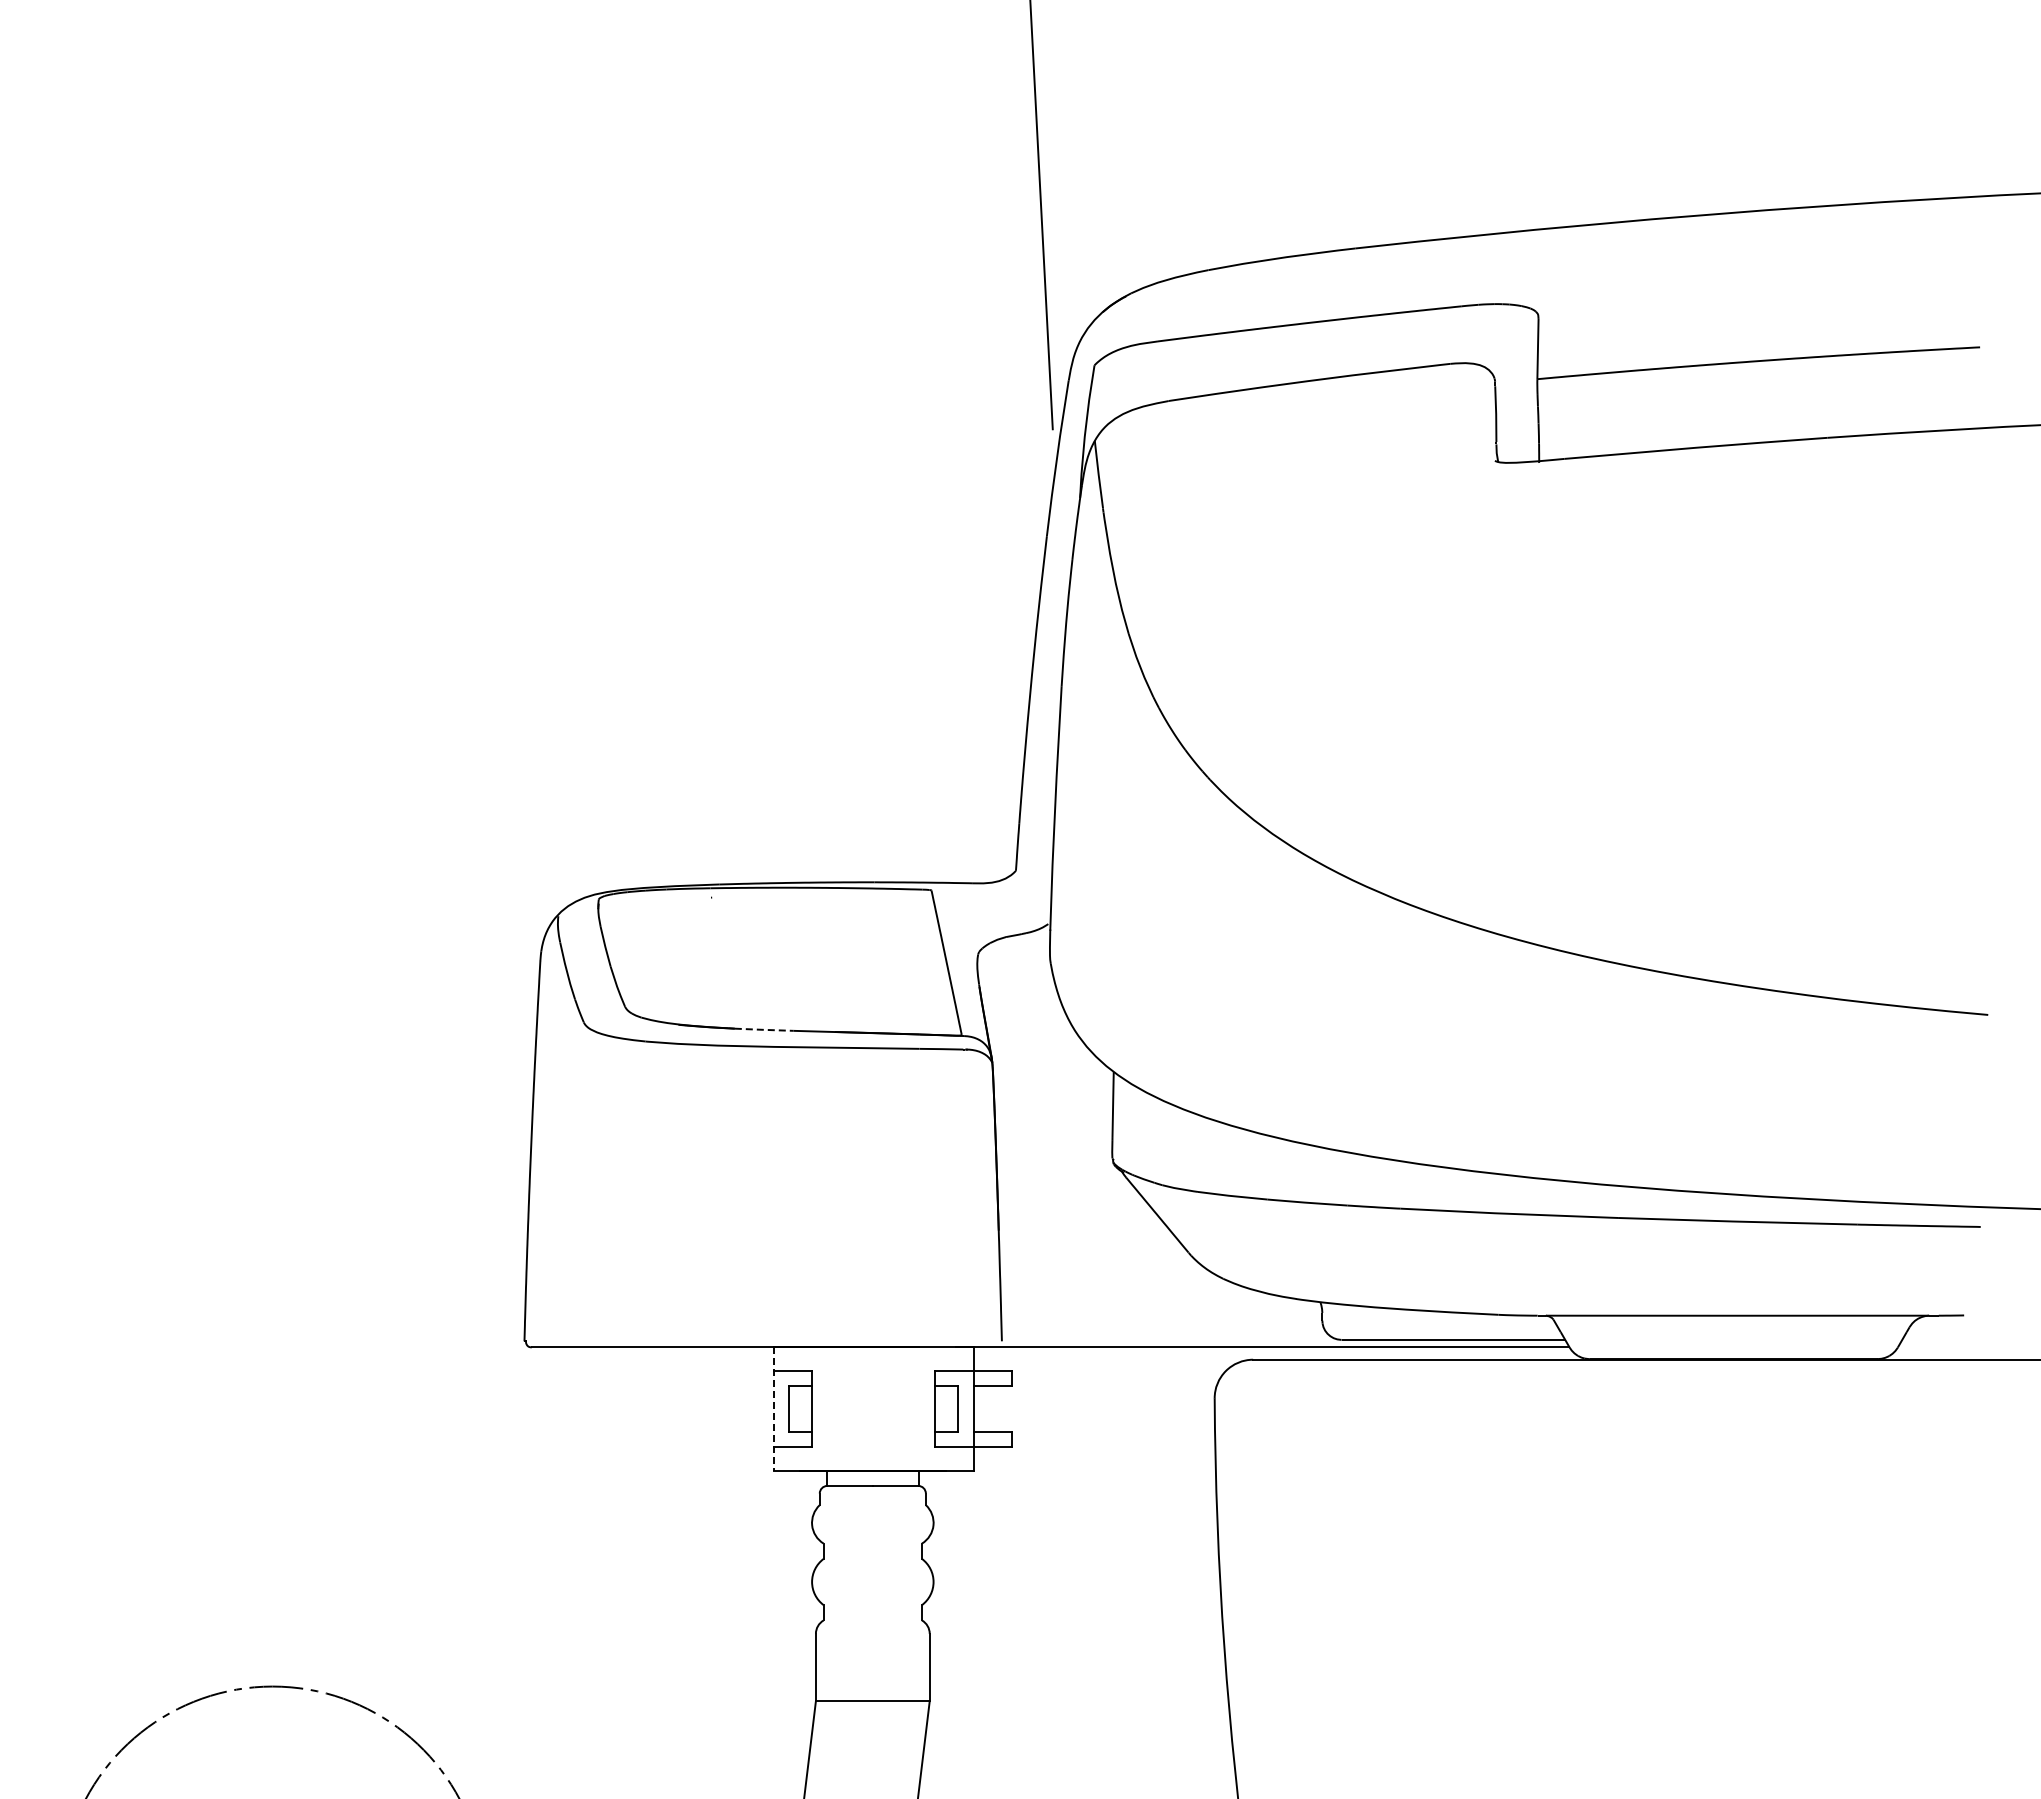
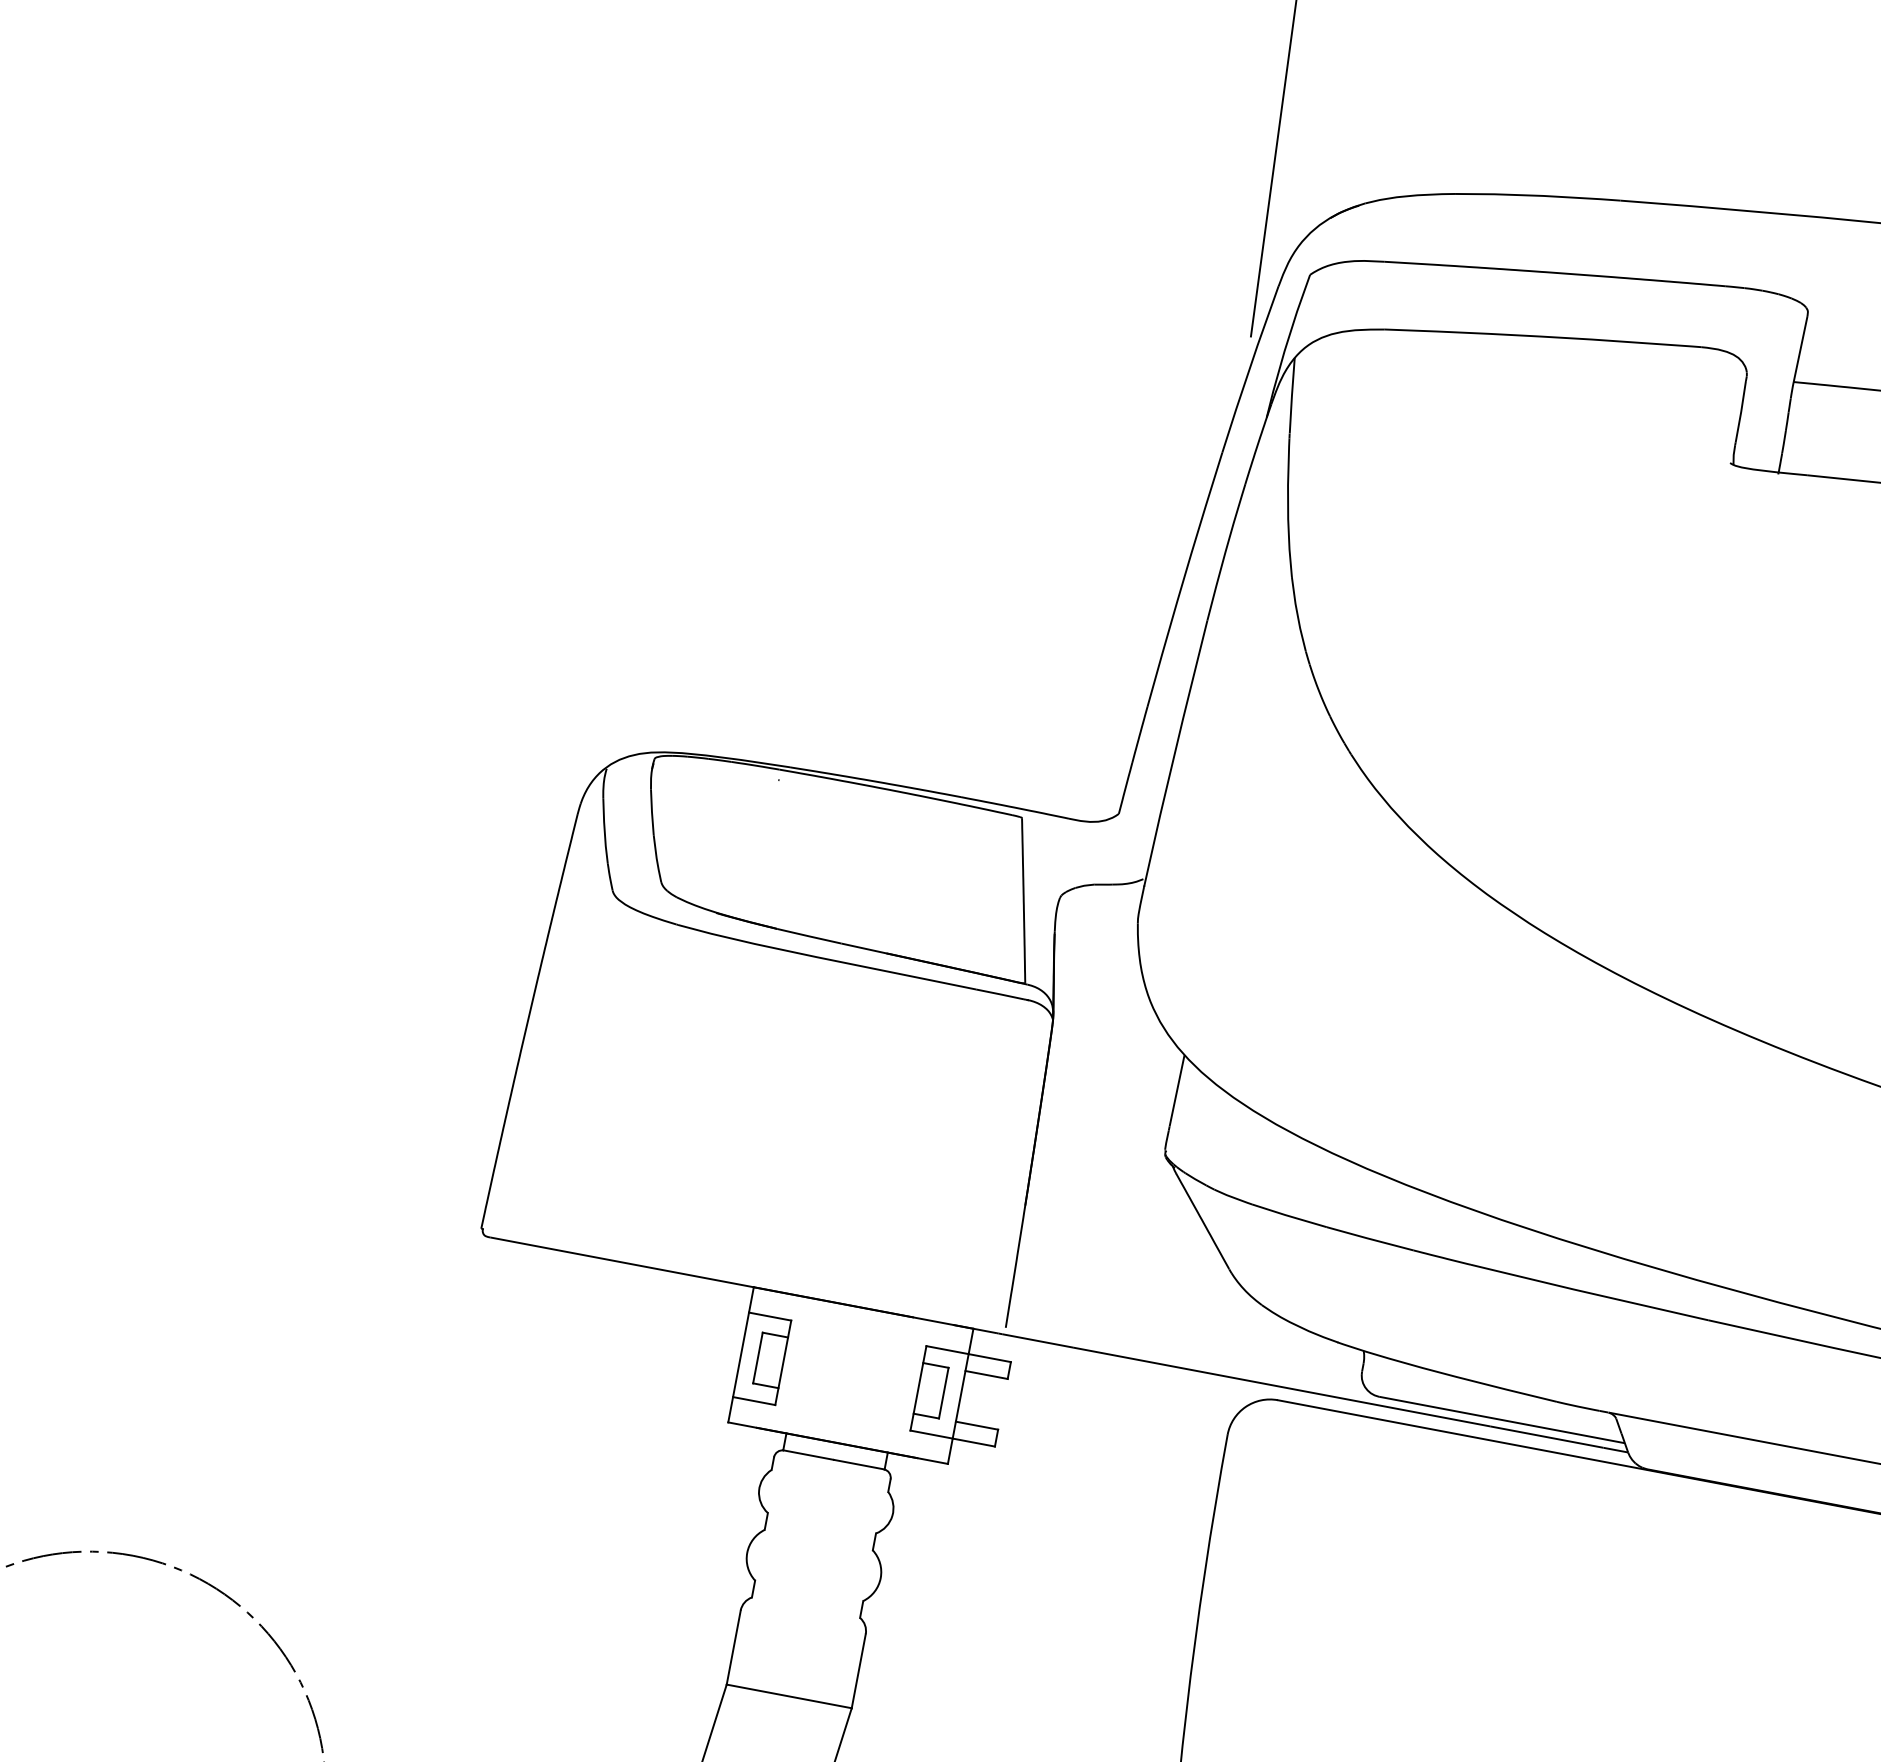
line: (764, 1029) -> (809, 936), dashed -> solid
line: (773, 1409) -> (740, 1355), dashed -> solid

